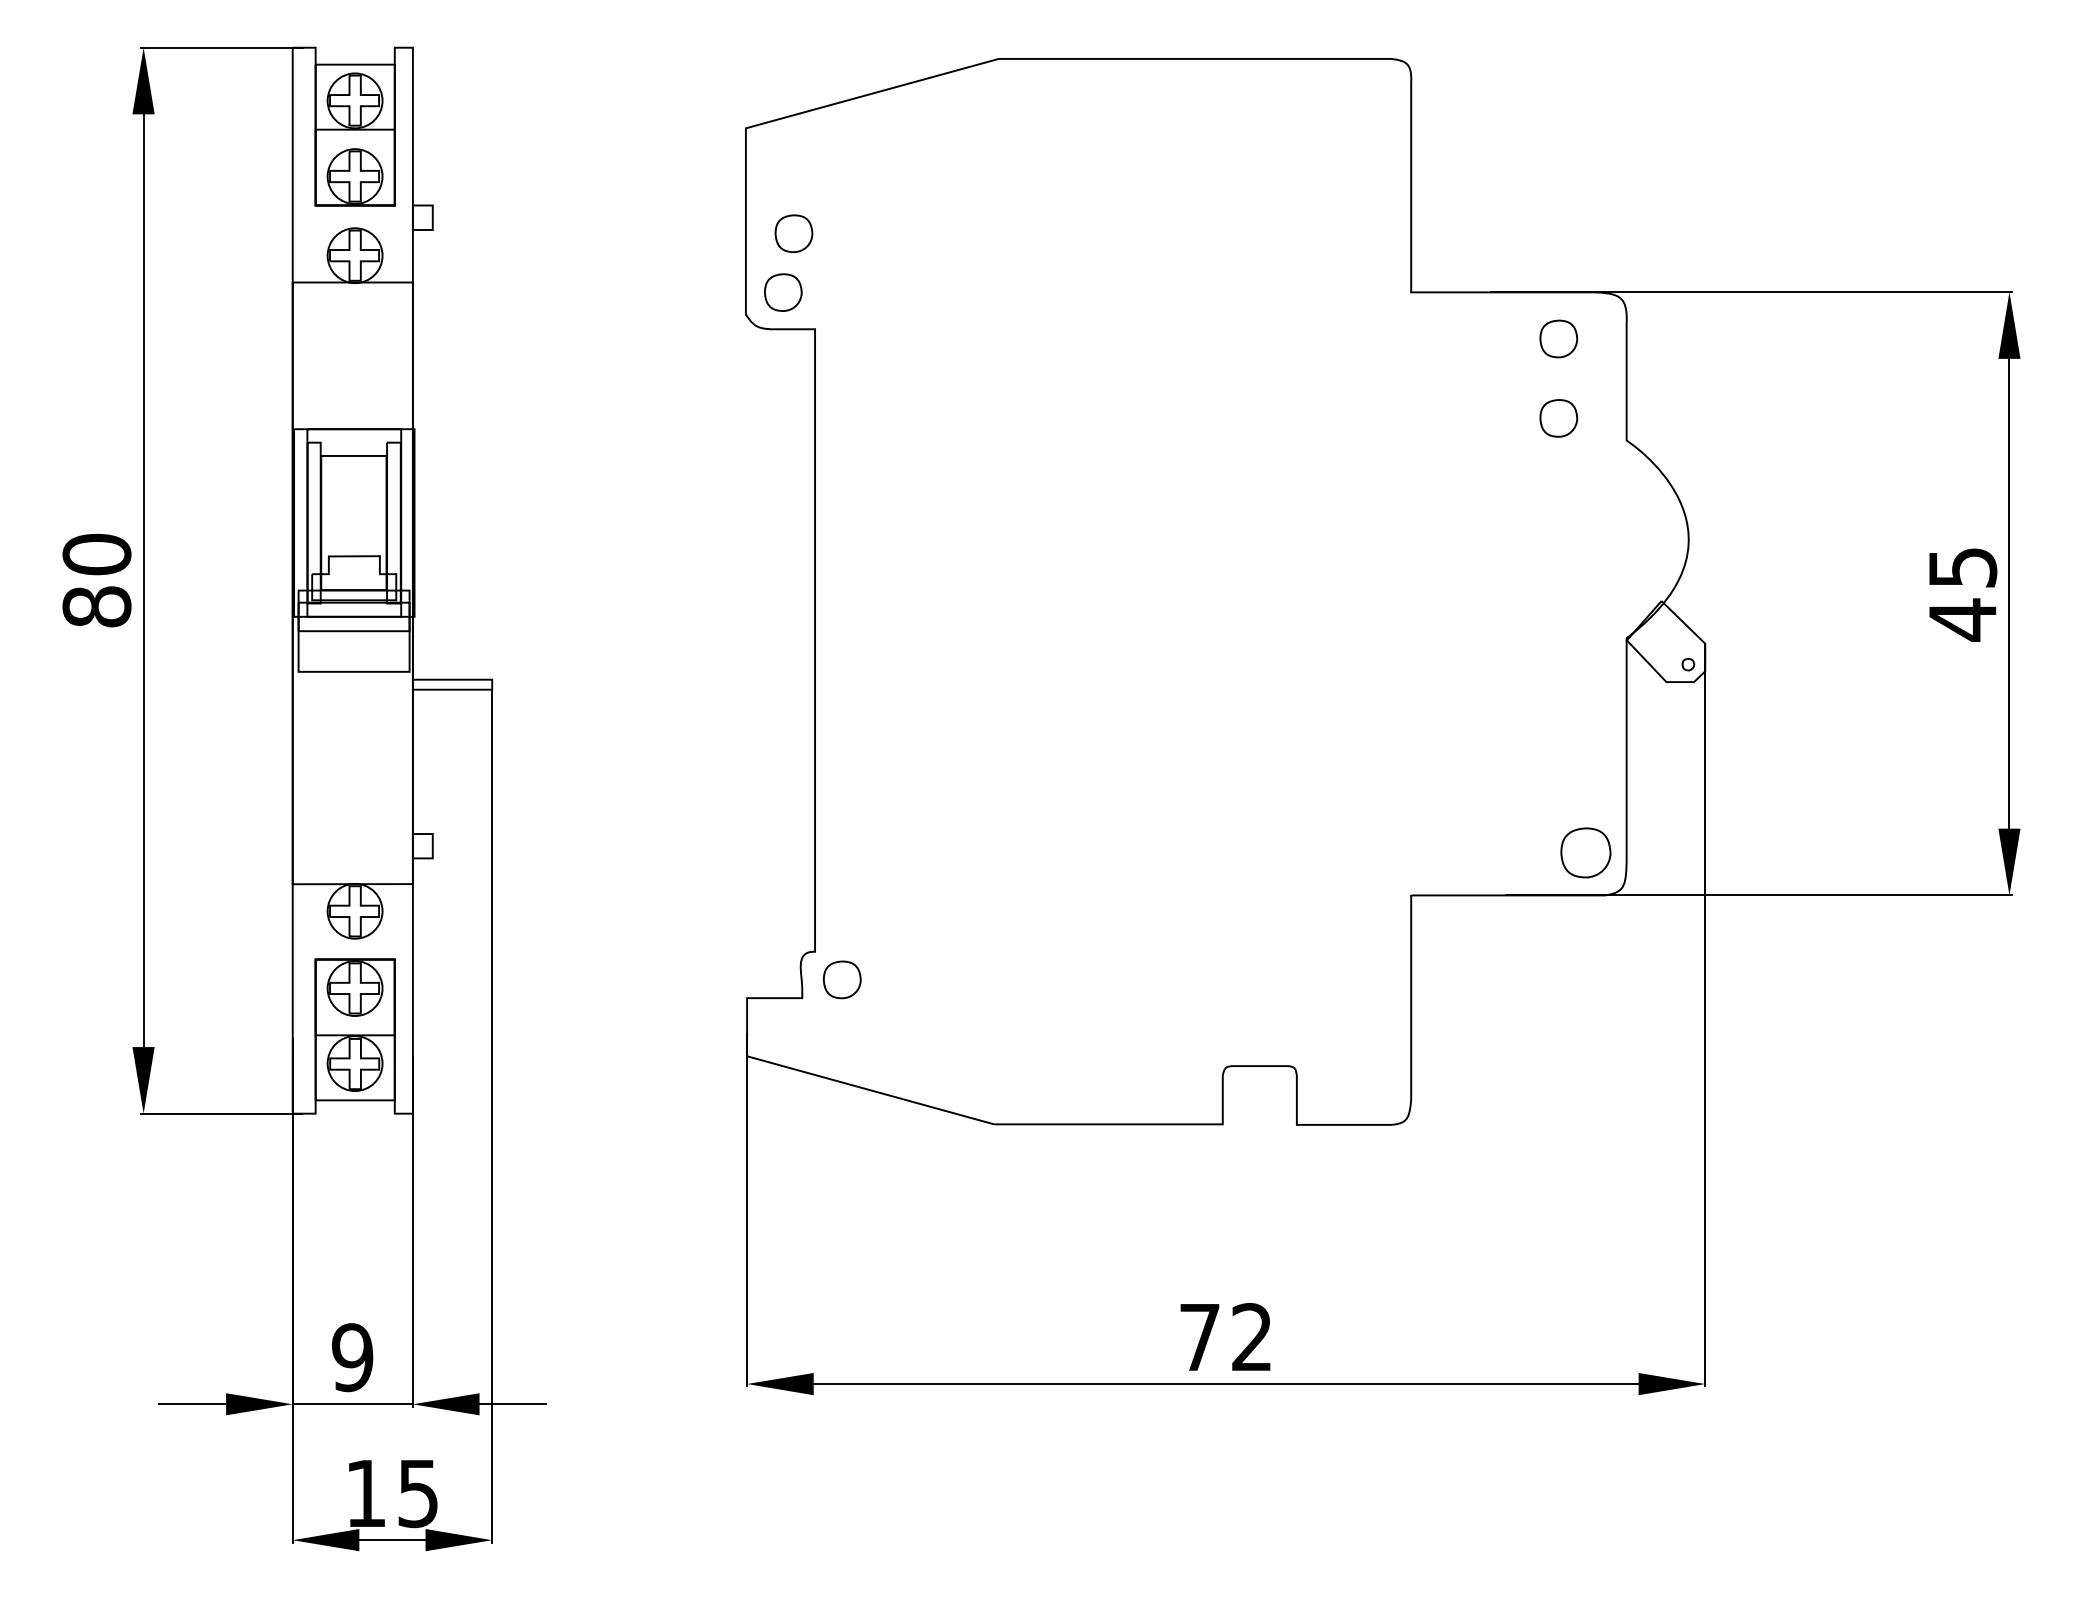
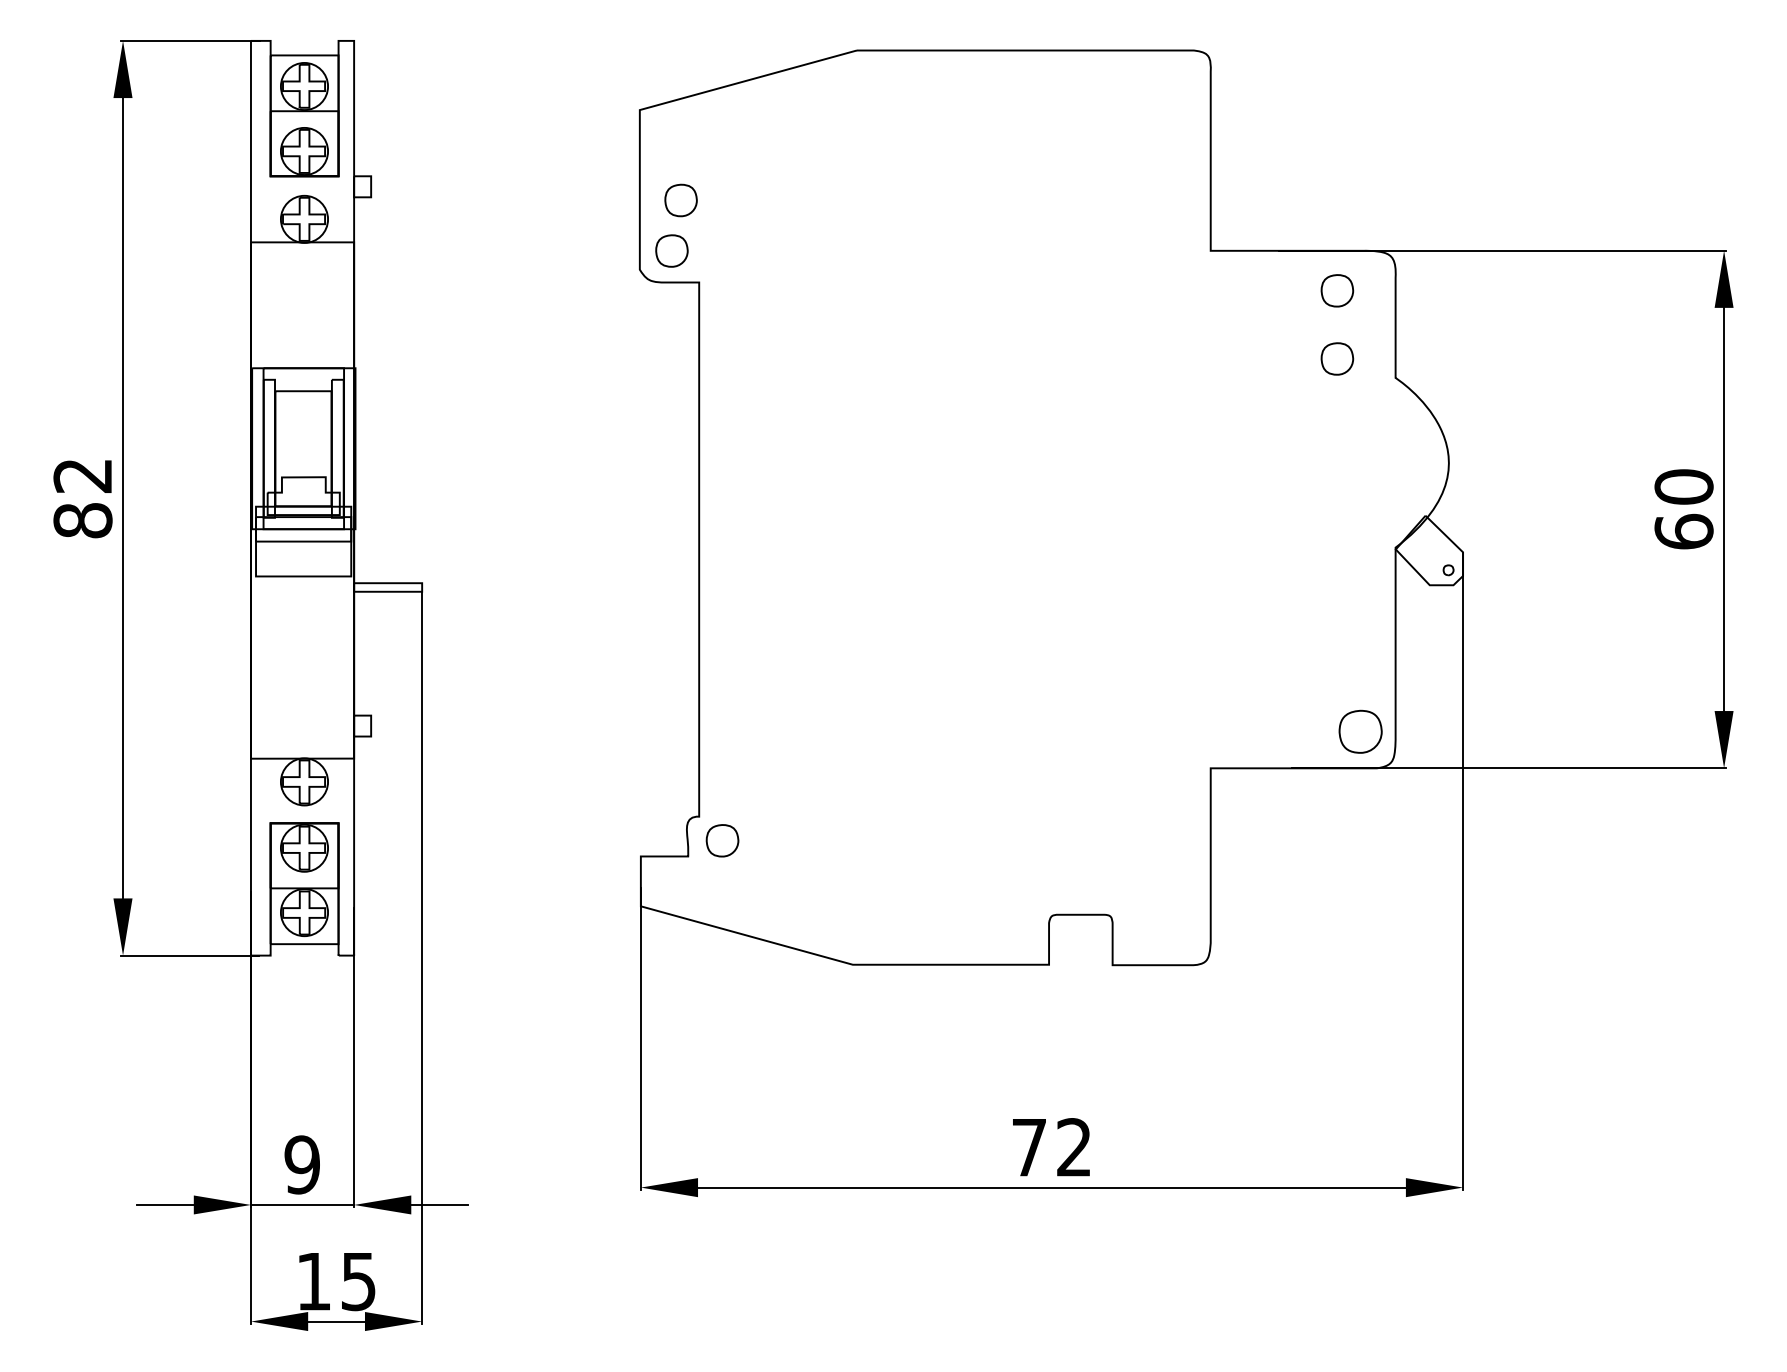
text: (96, 554) -> (82, 475), 80 -> 82
text: (1962, 594) -> (1683, 510), 45 -> 60

